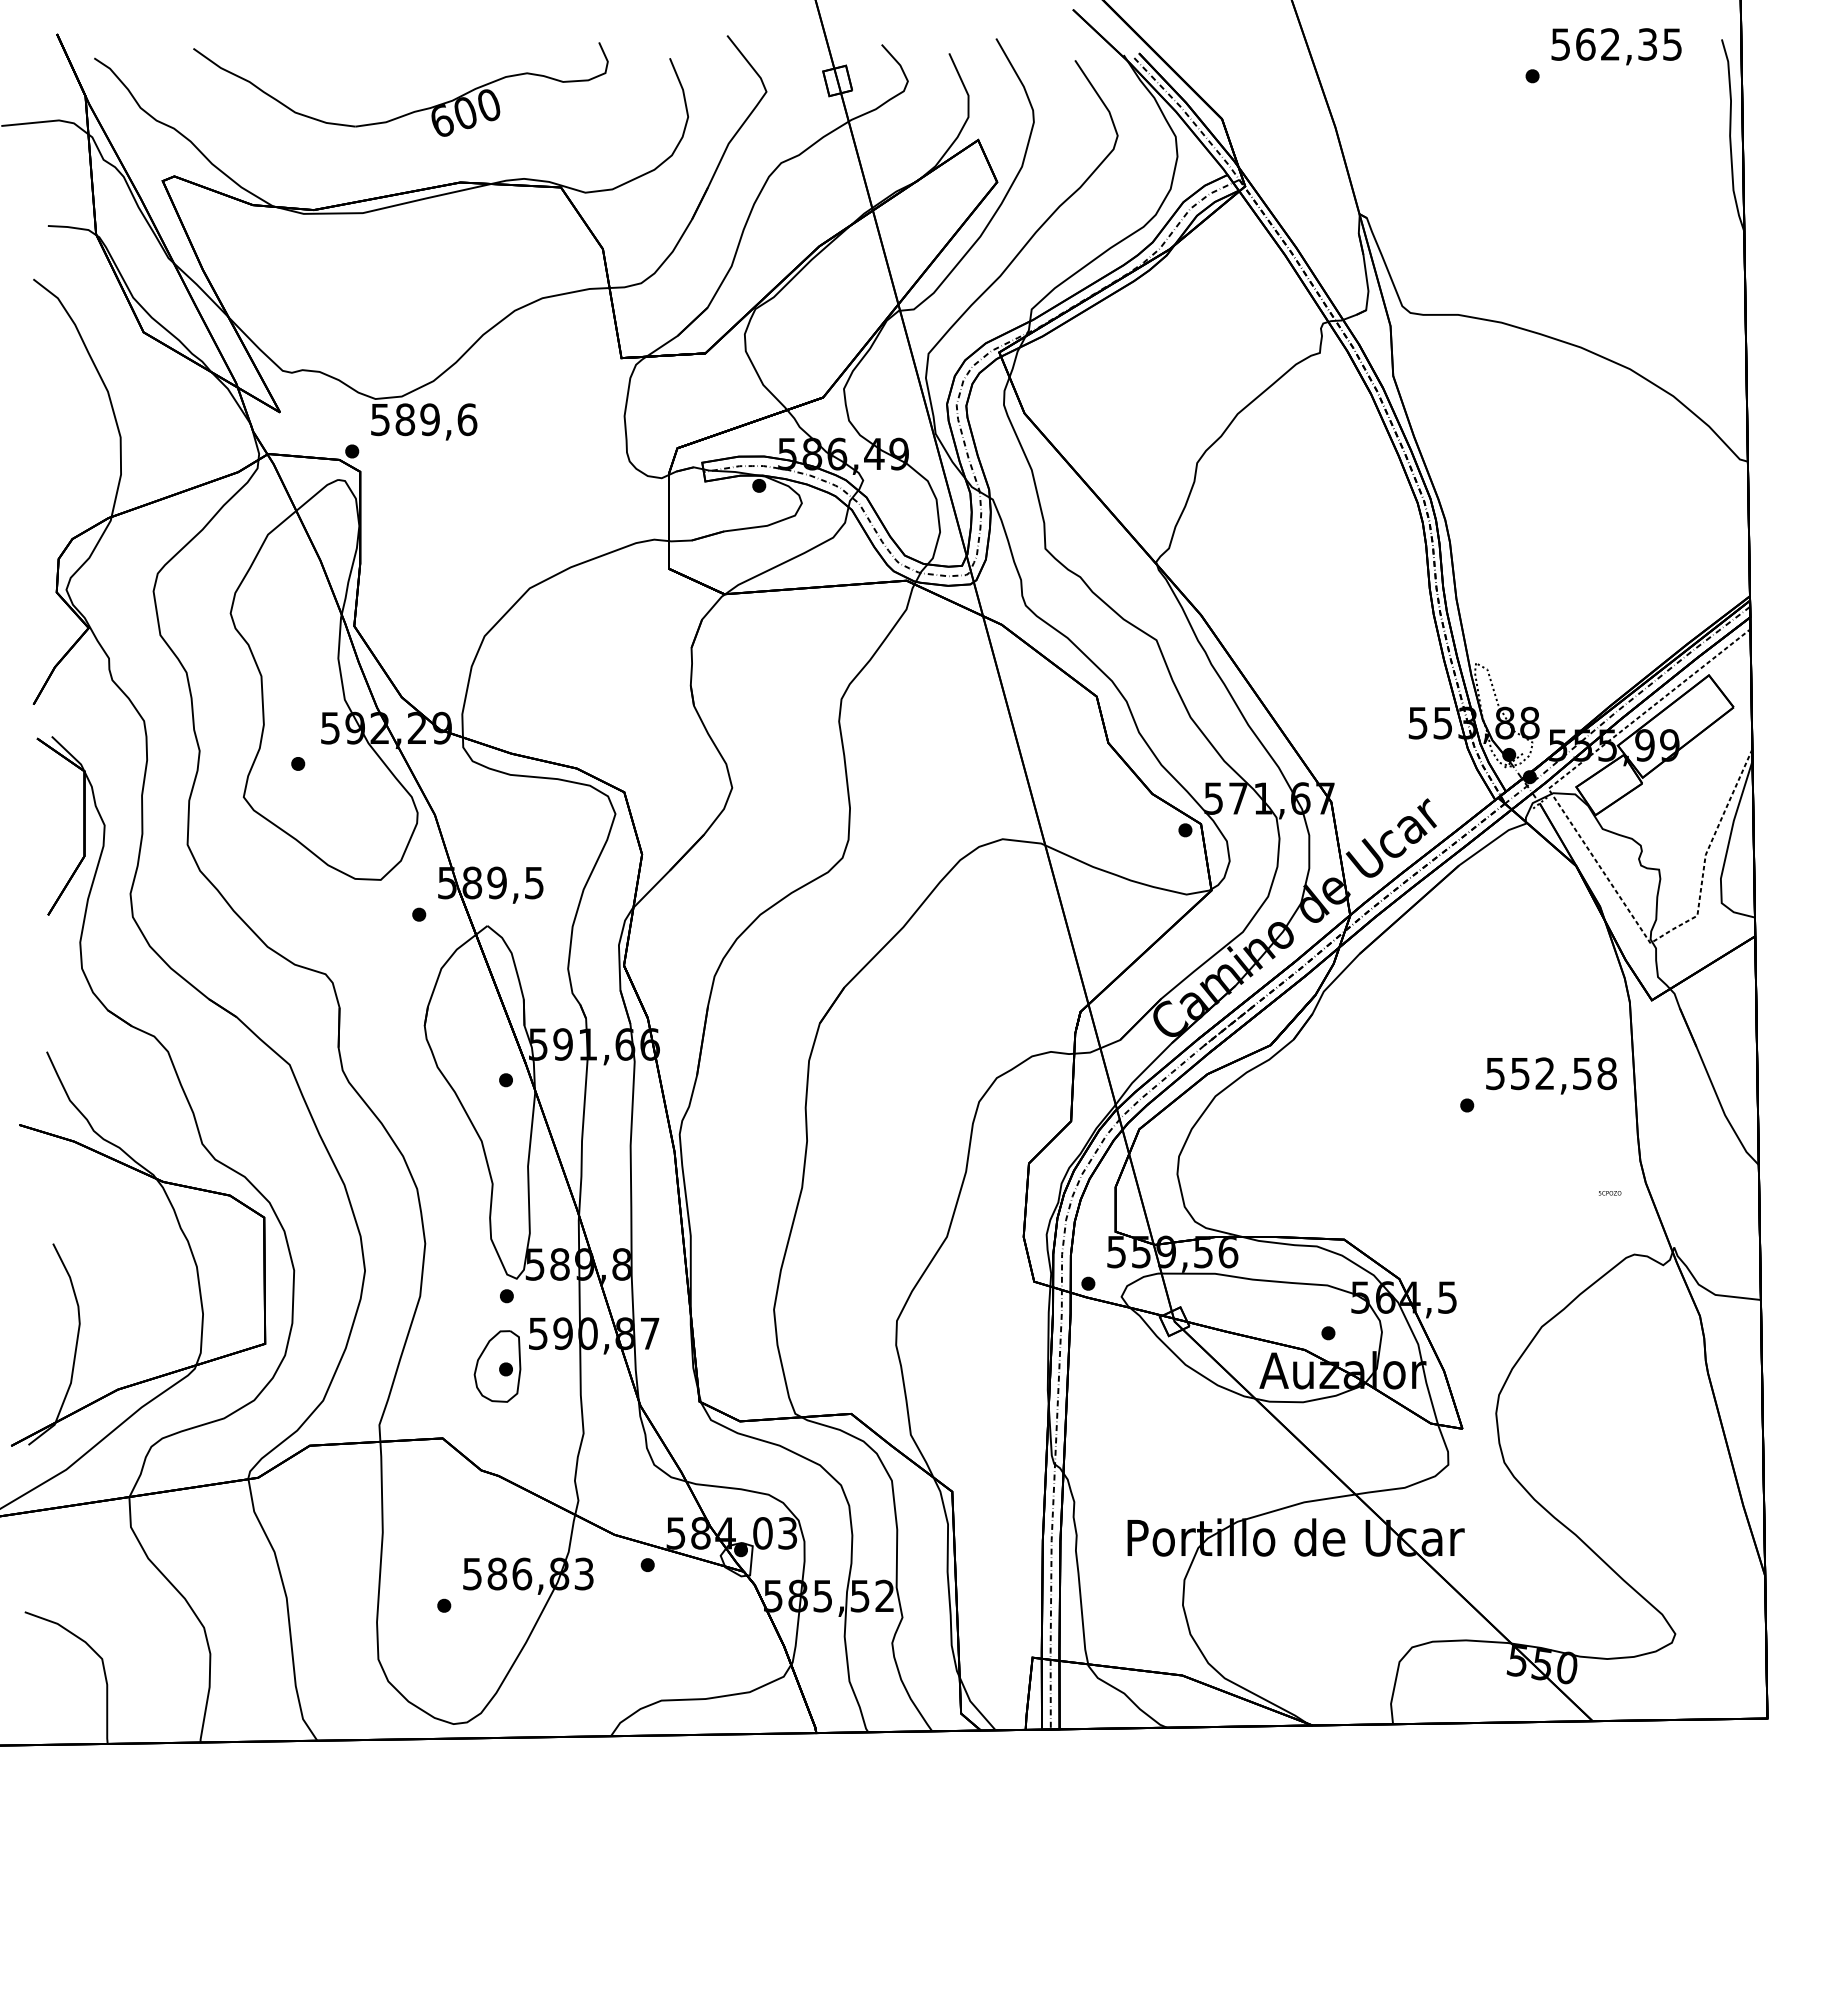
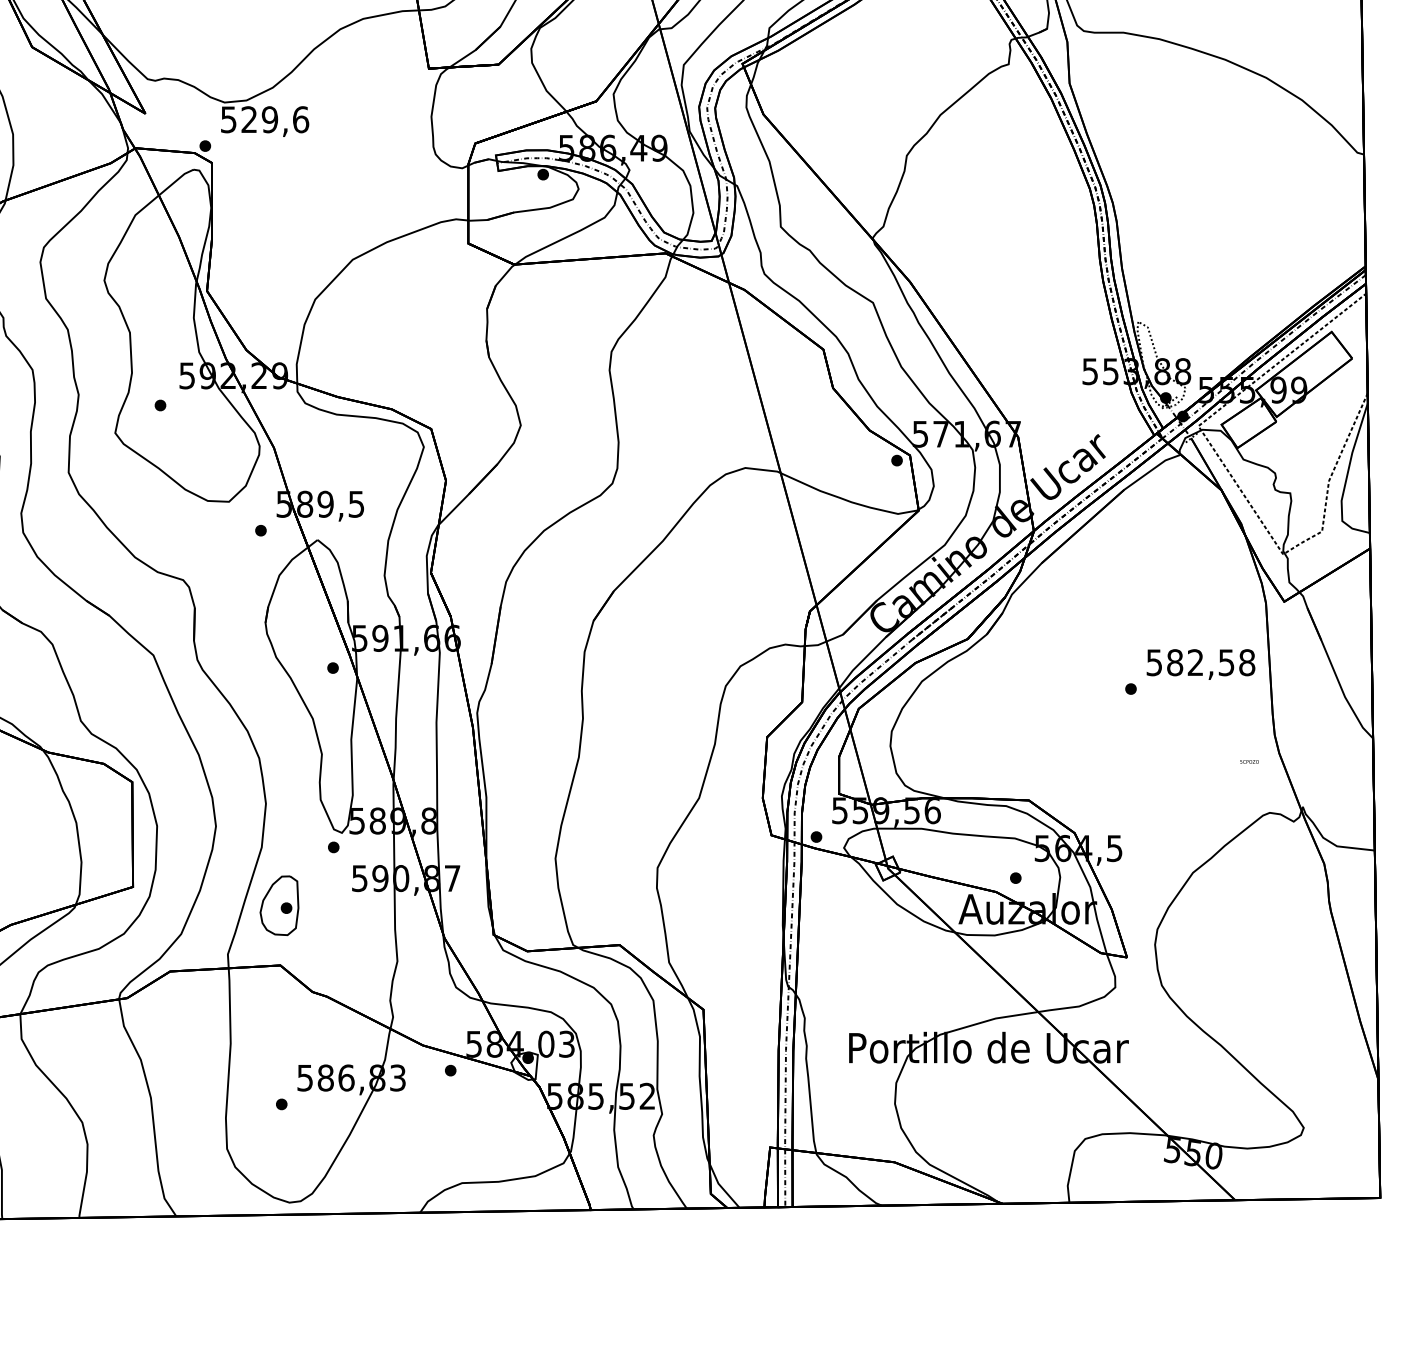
text: (405, 419) -> (249, 119), 589,6 -> 529,6
text: (1520, 1073) -> (1175, 662), 552,58 -> 582,58
part: (497, 1366) -> (279, 905), moved

